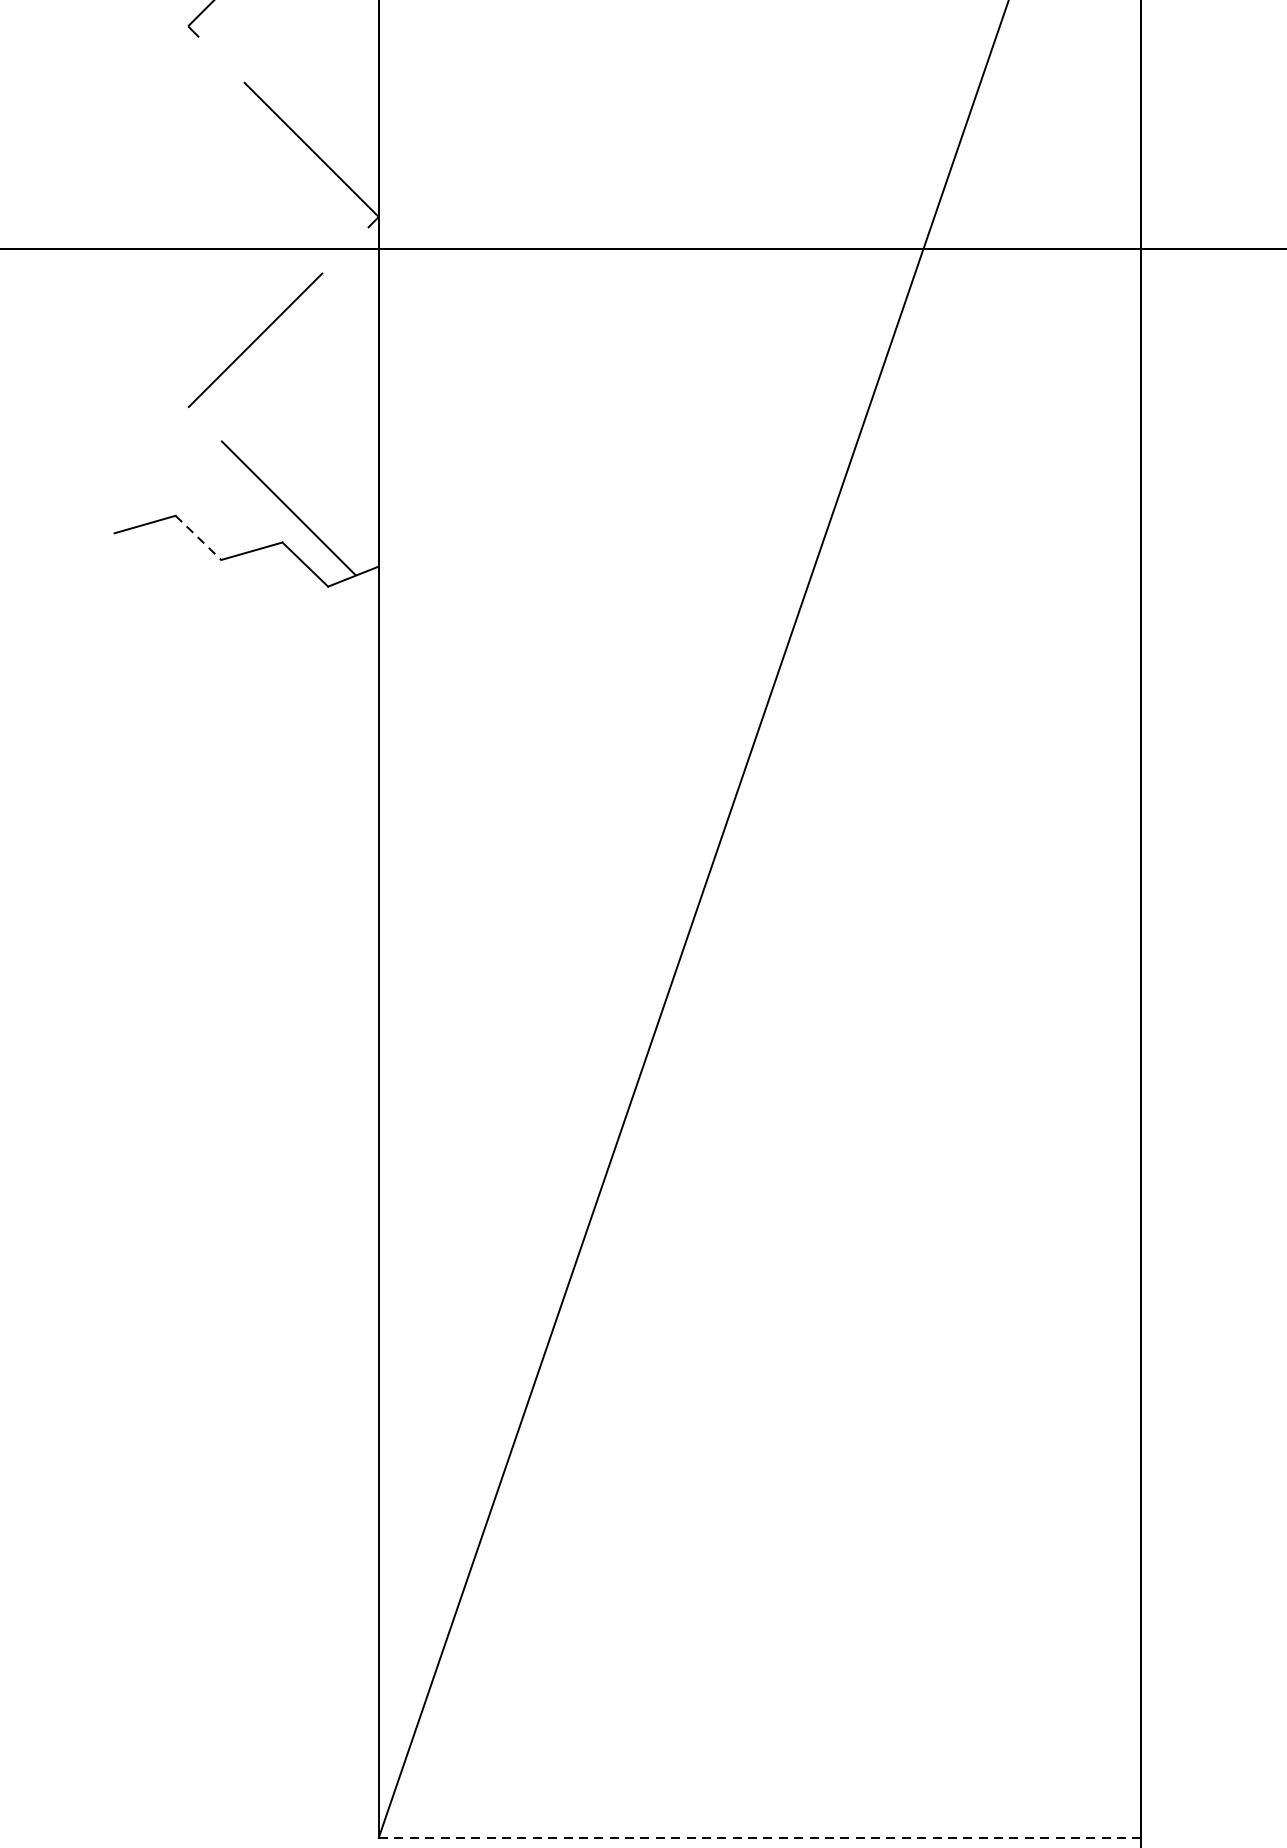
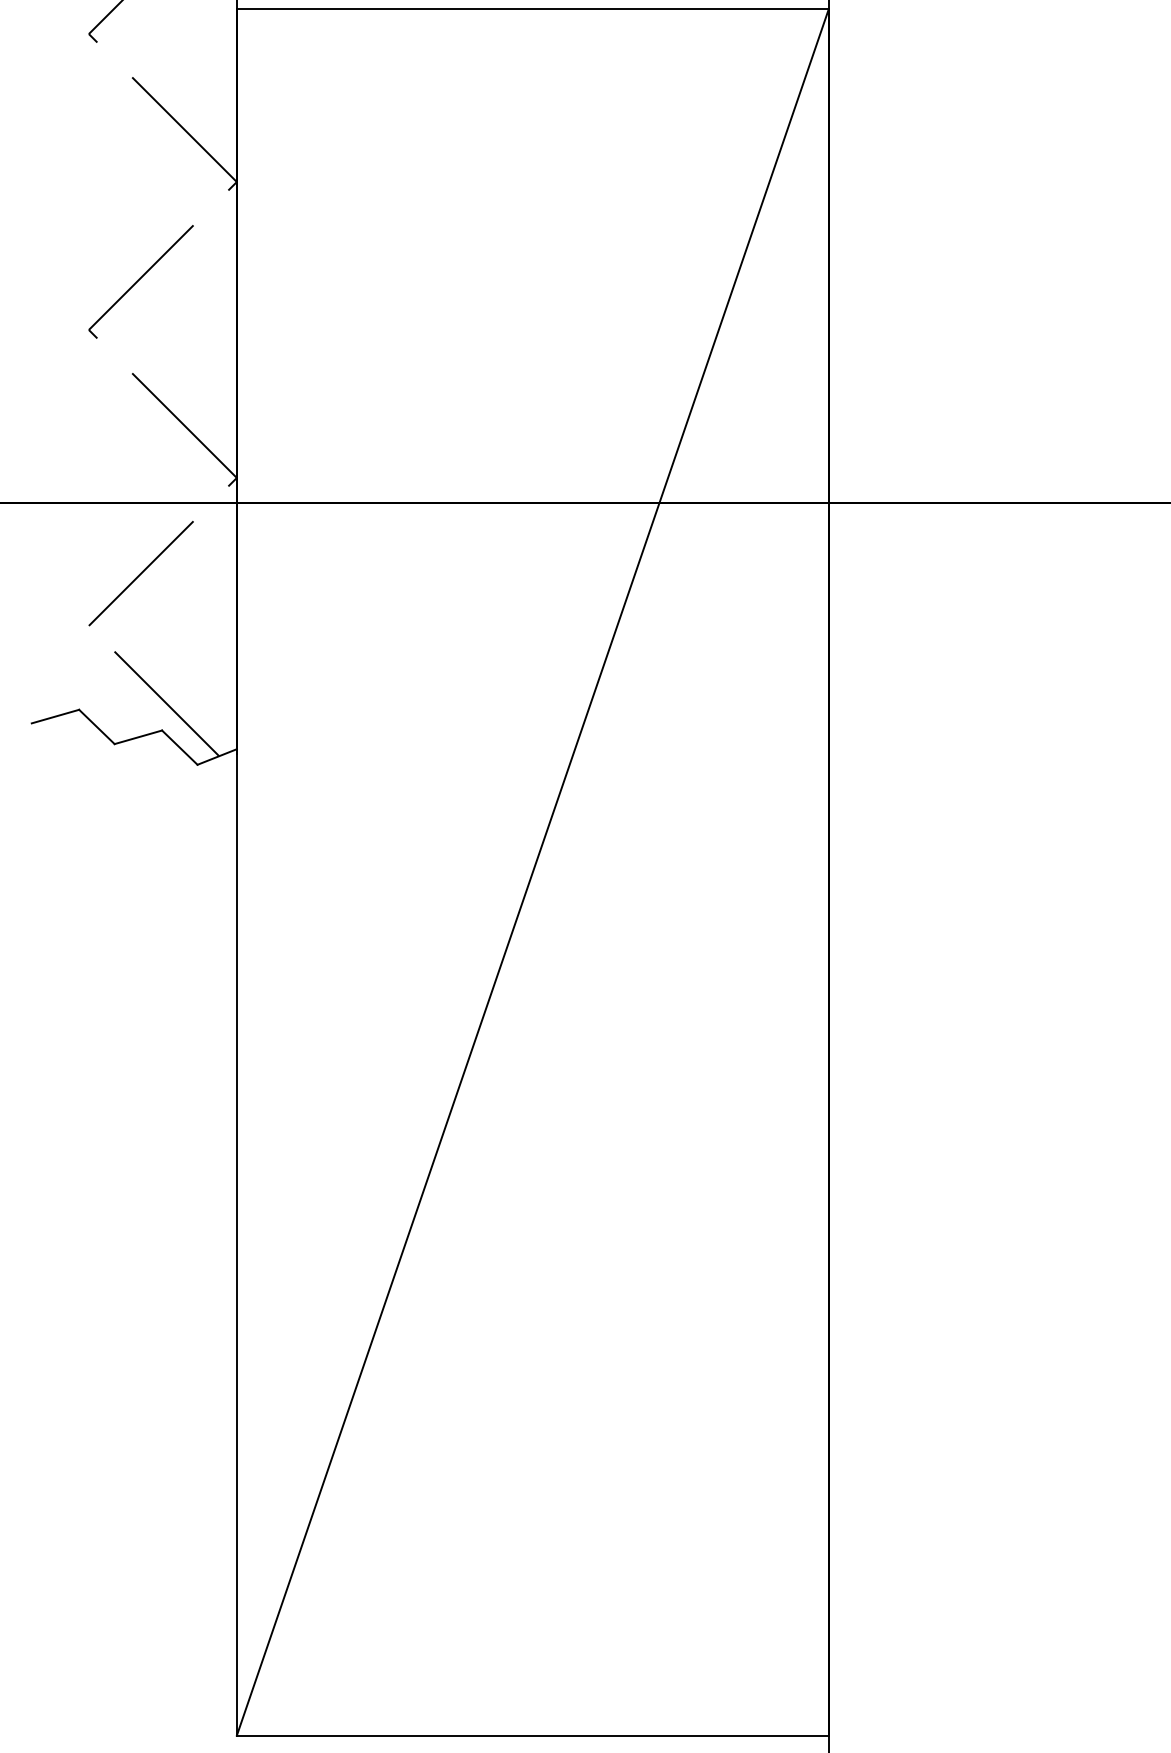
line: (197, 537) -> (96, 726), dashed -> solid
line: (759, 1837) -> (532, 1735), dashed -> solid

